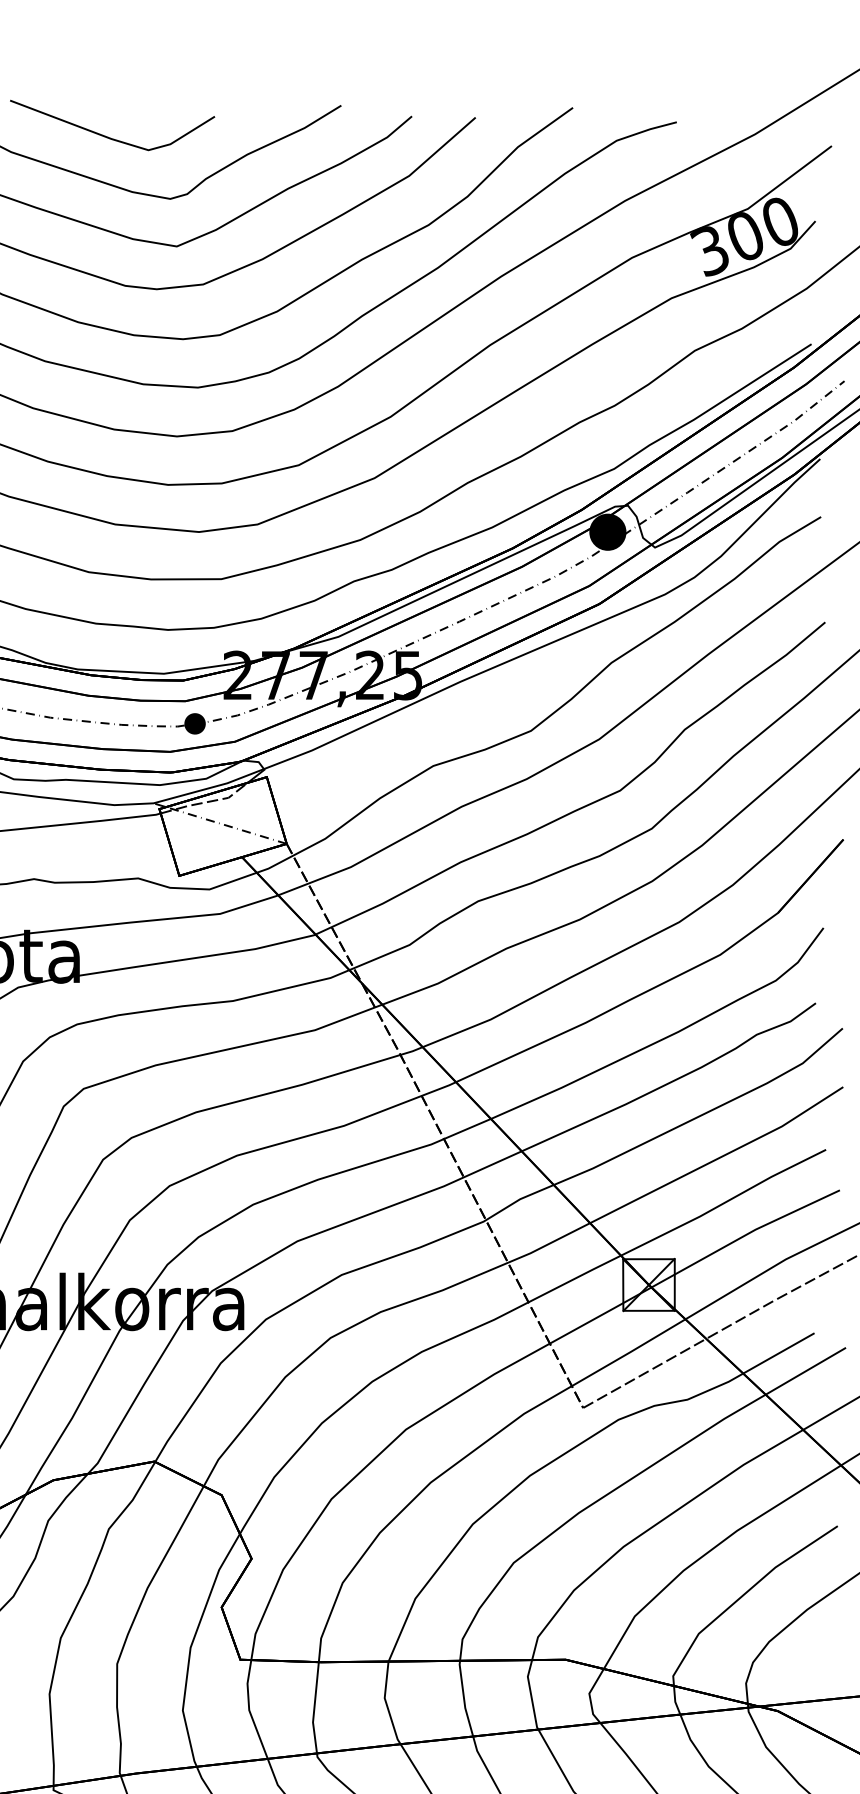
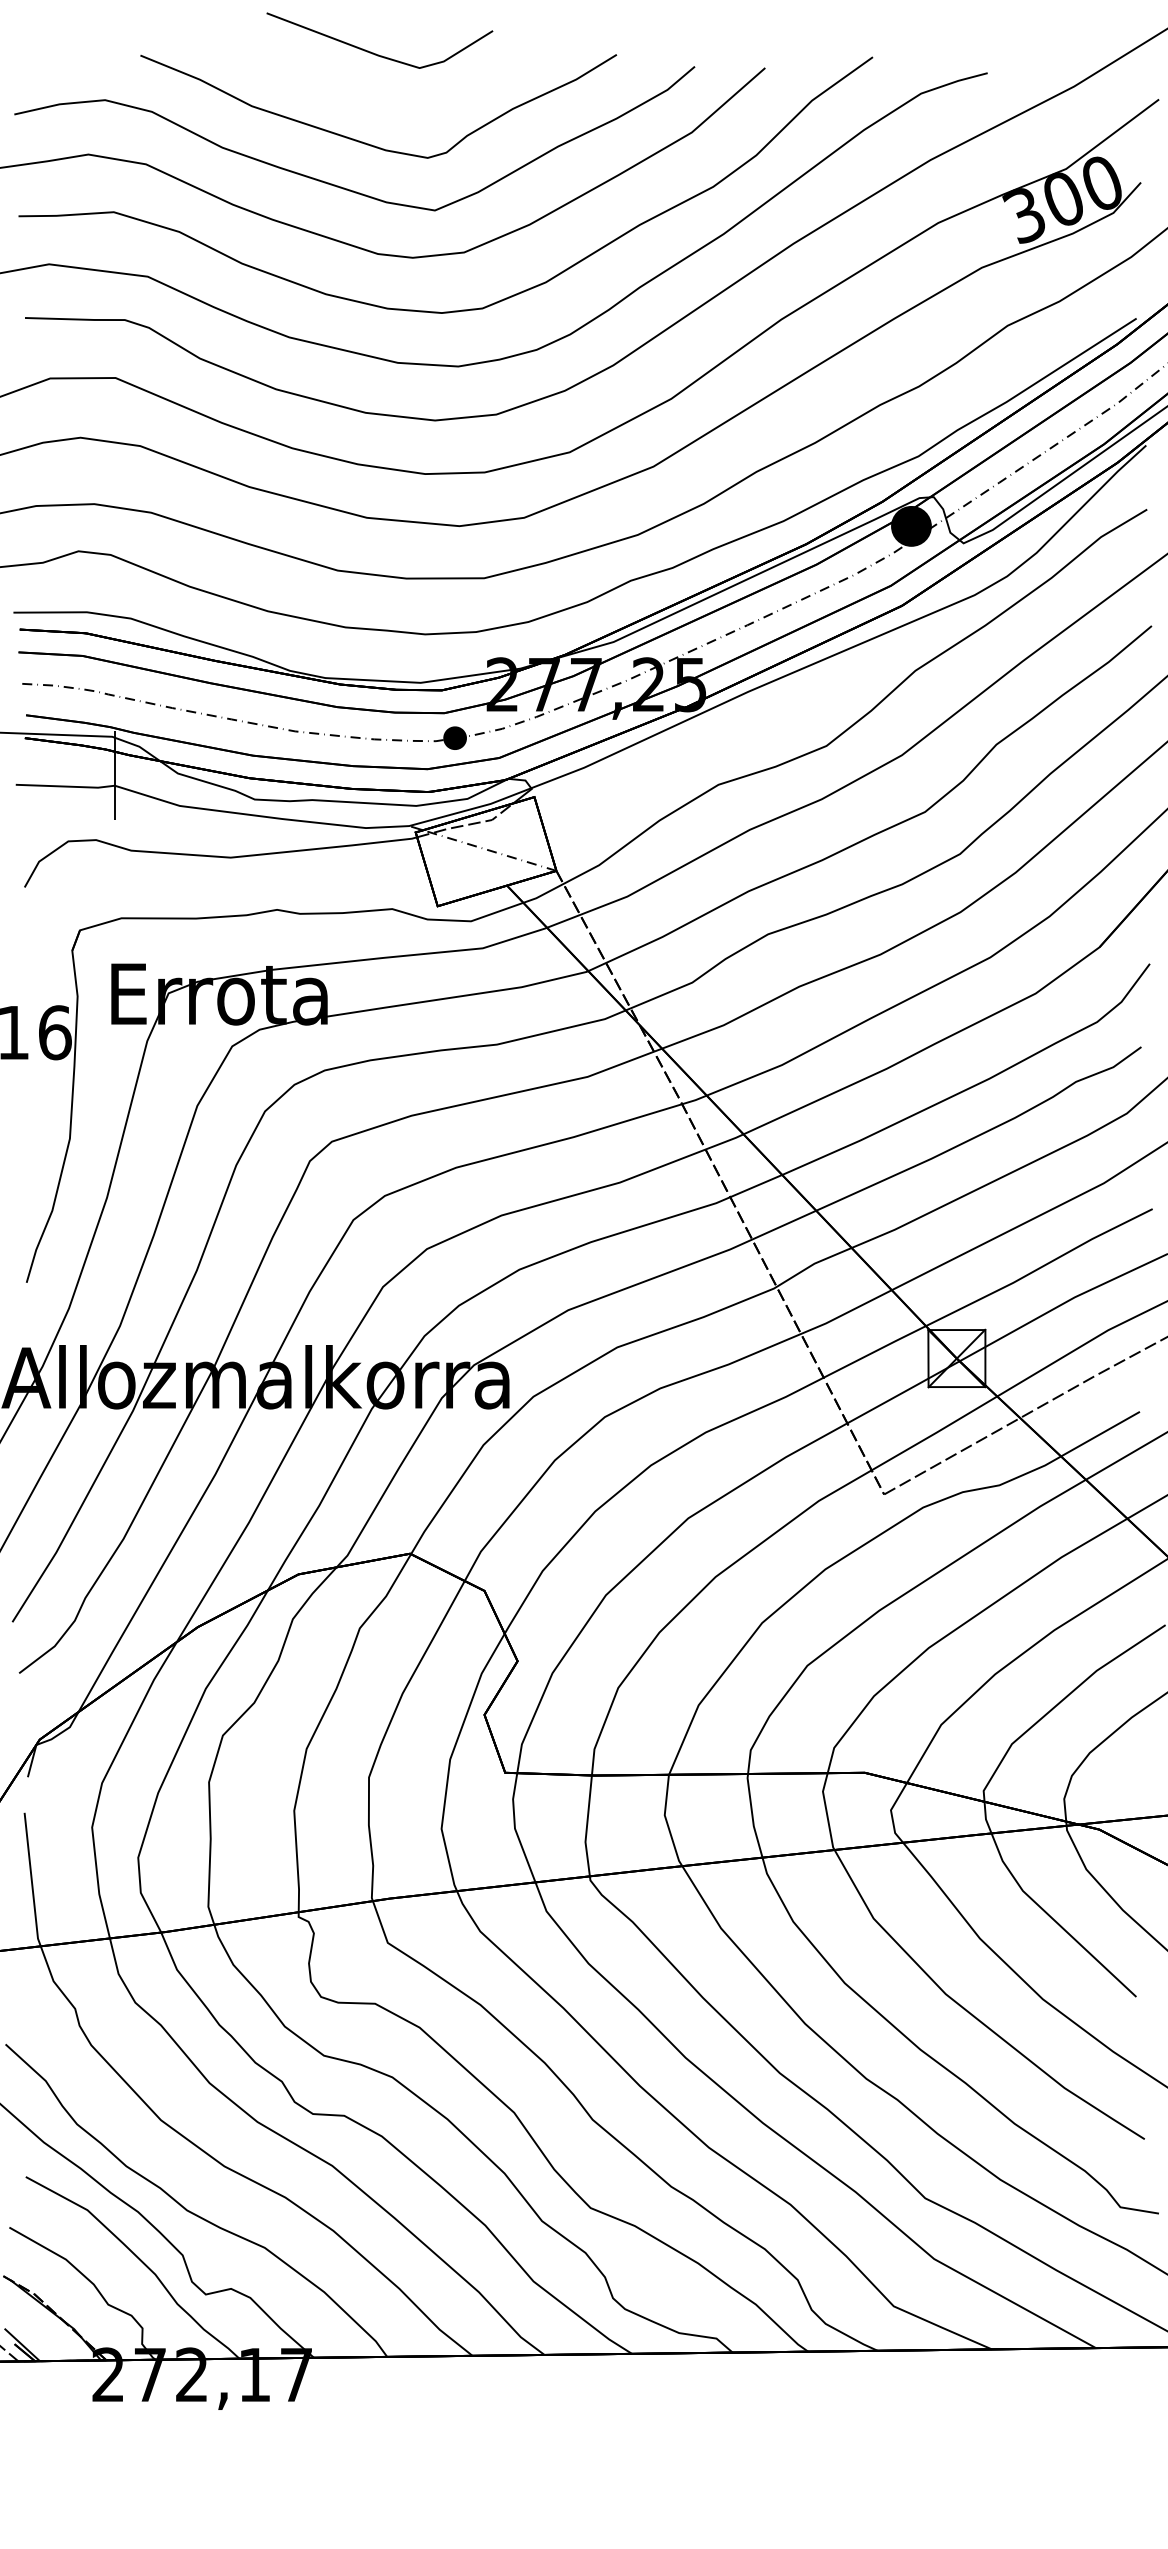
line: (109, 137) -> (376, 53), moved

